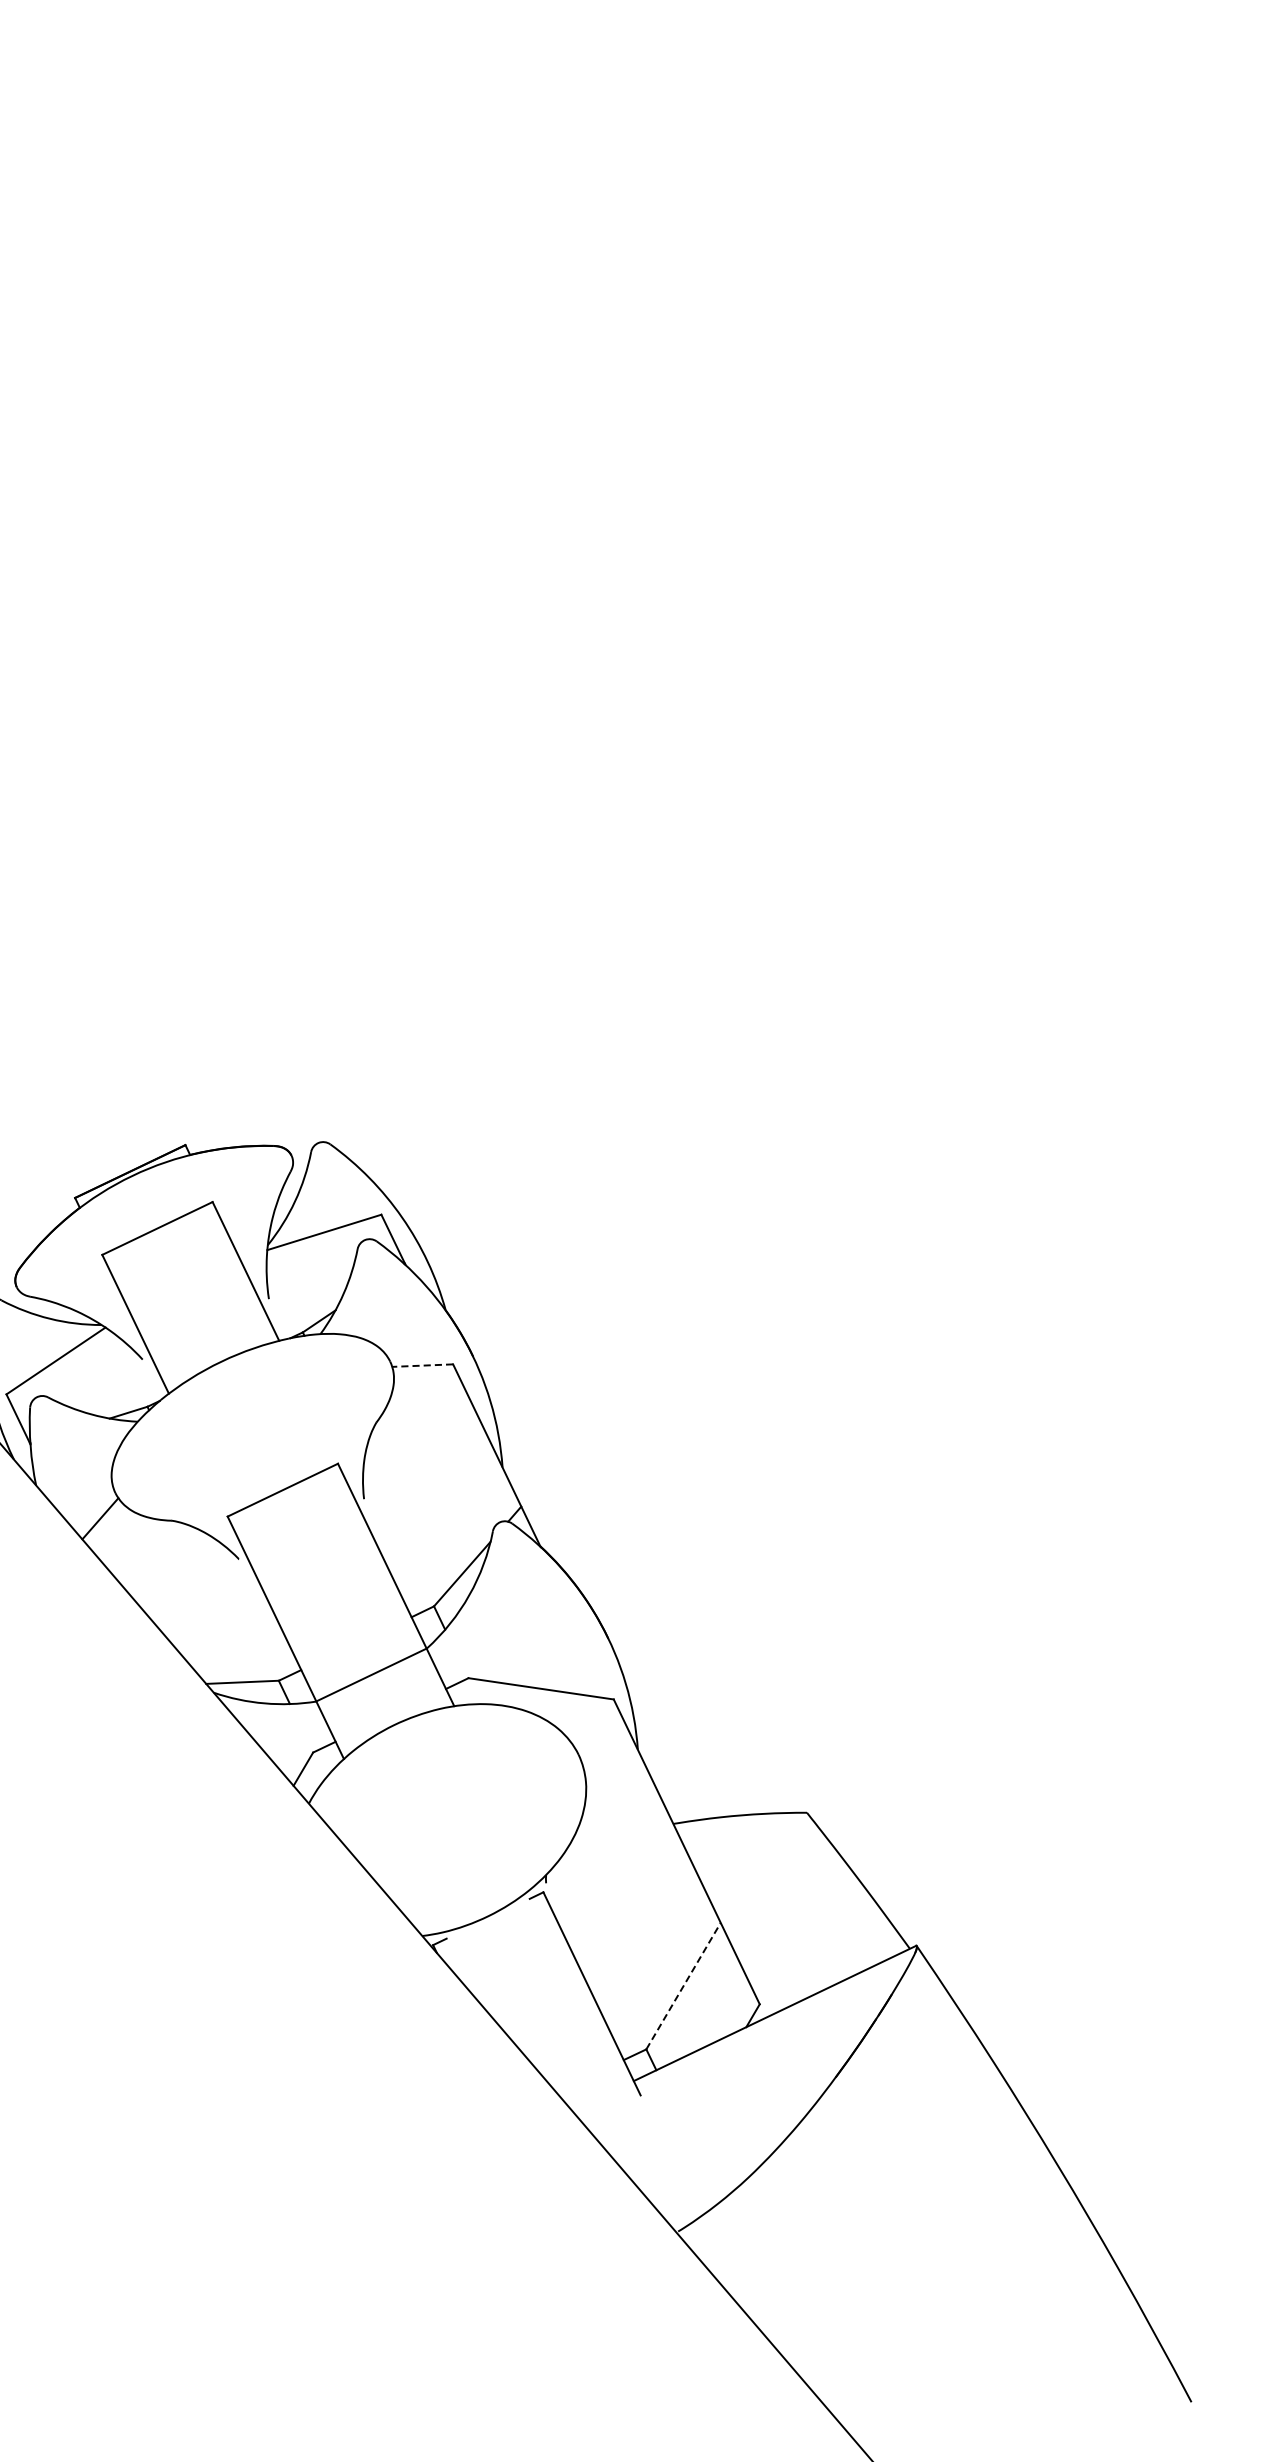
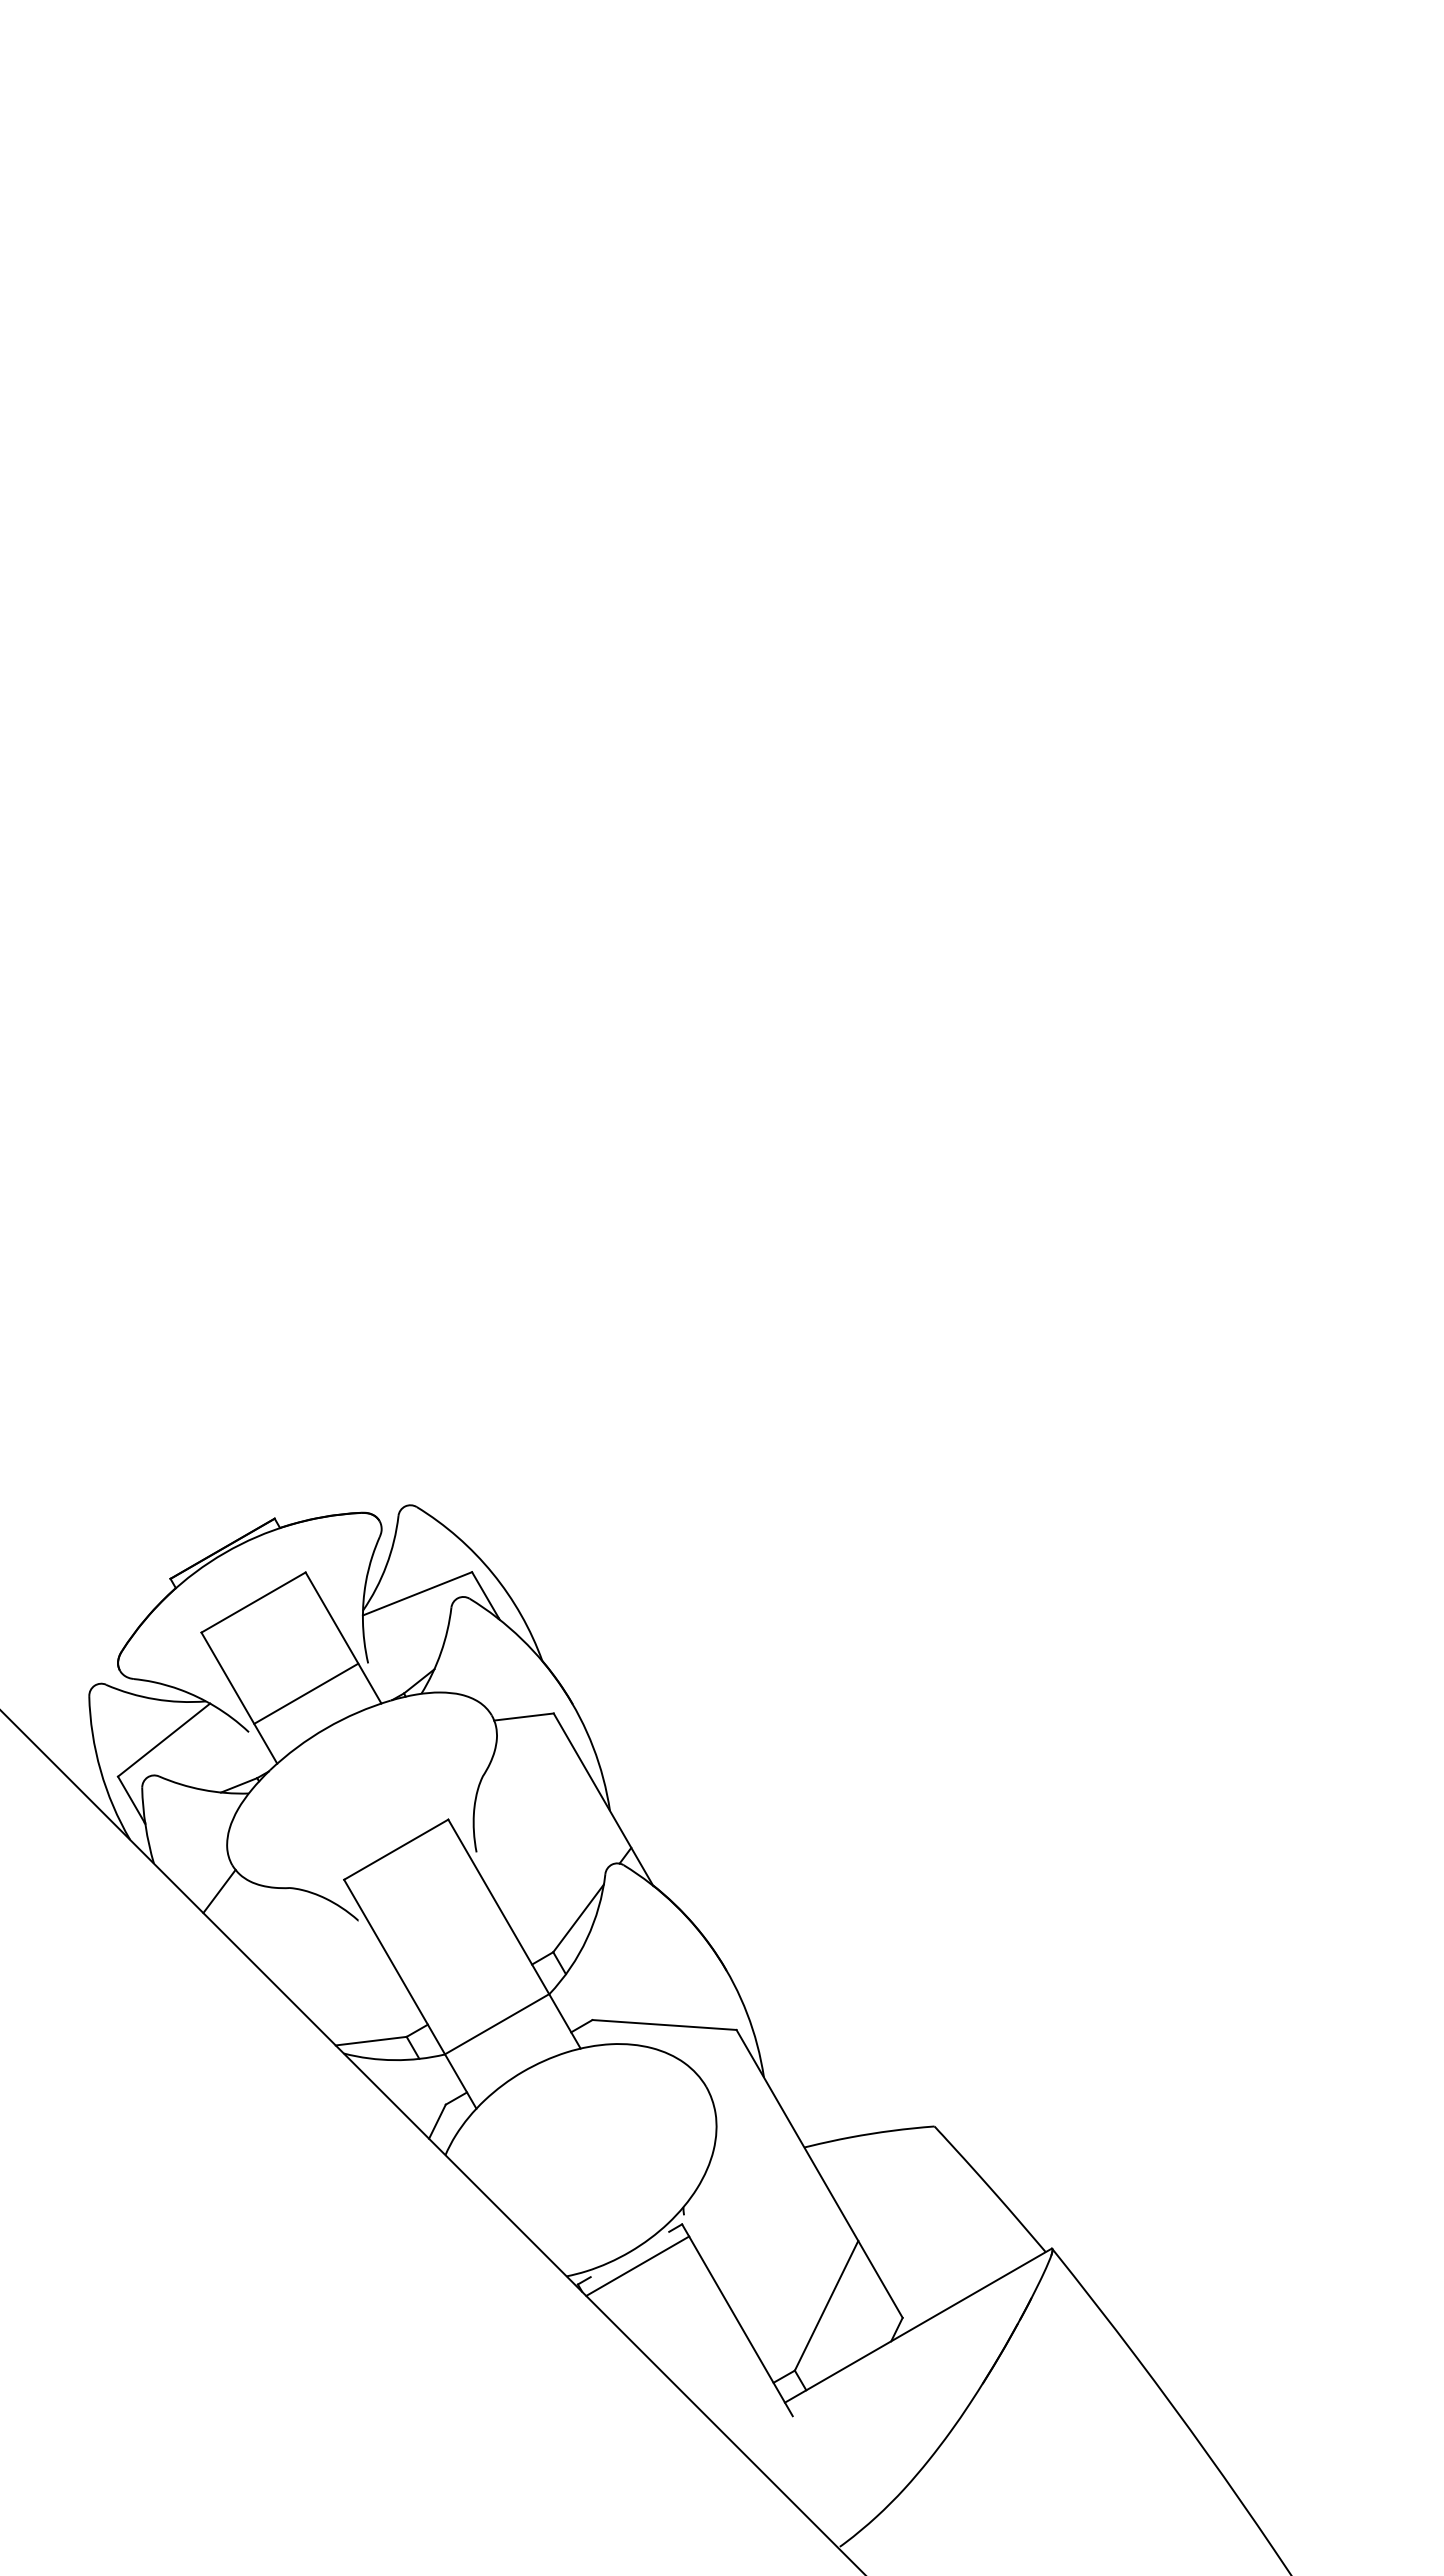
line: (204, 1324) -> (306, 1693), added
line: (422, 1366) -> (523, 1717), dashed -> solid
line: (494, 1930) -> (637, 2265), added
line: (683, 1985) -> (826, 2305), dashed -> solid

